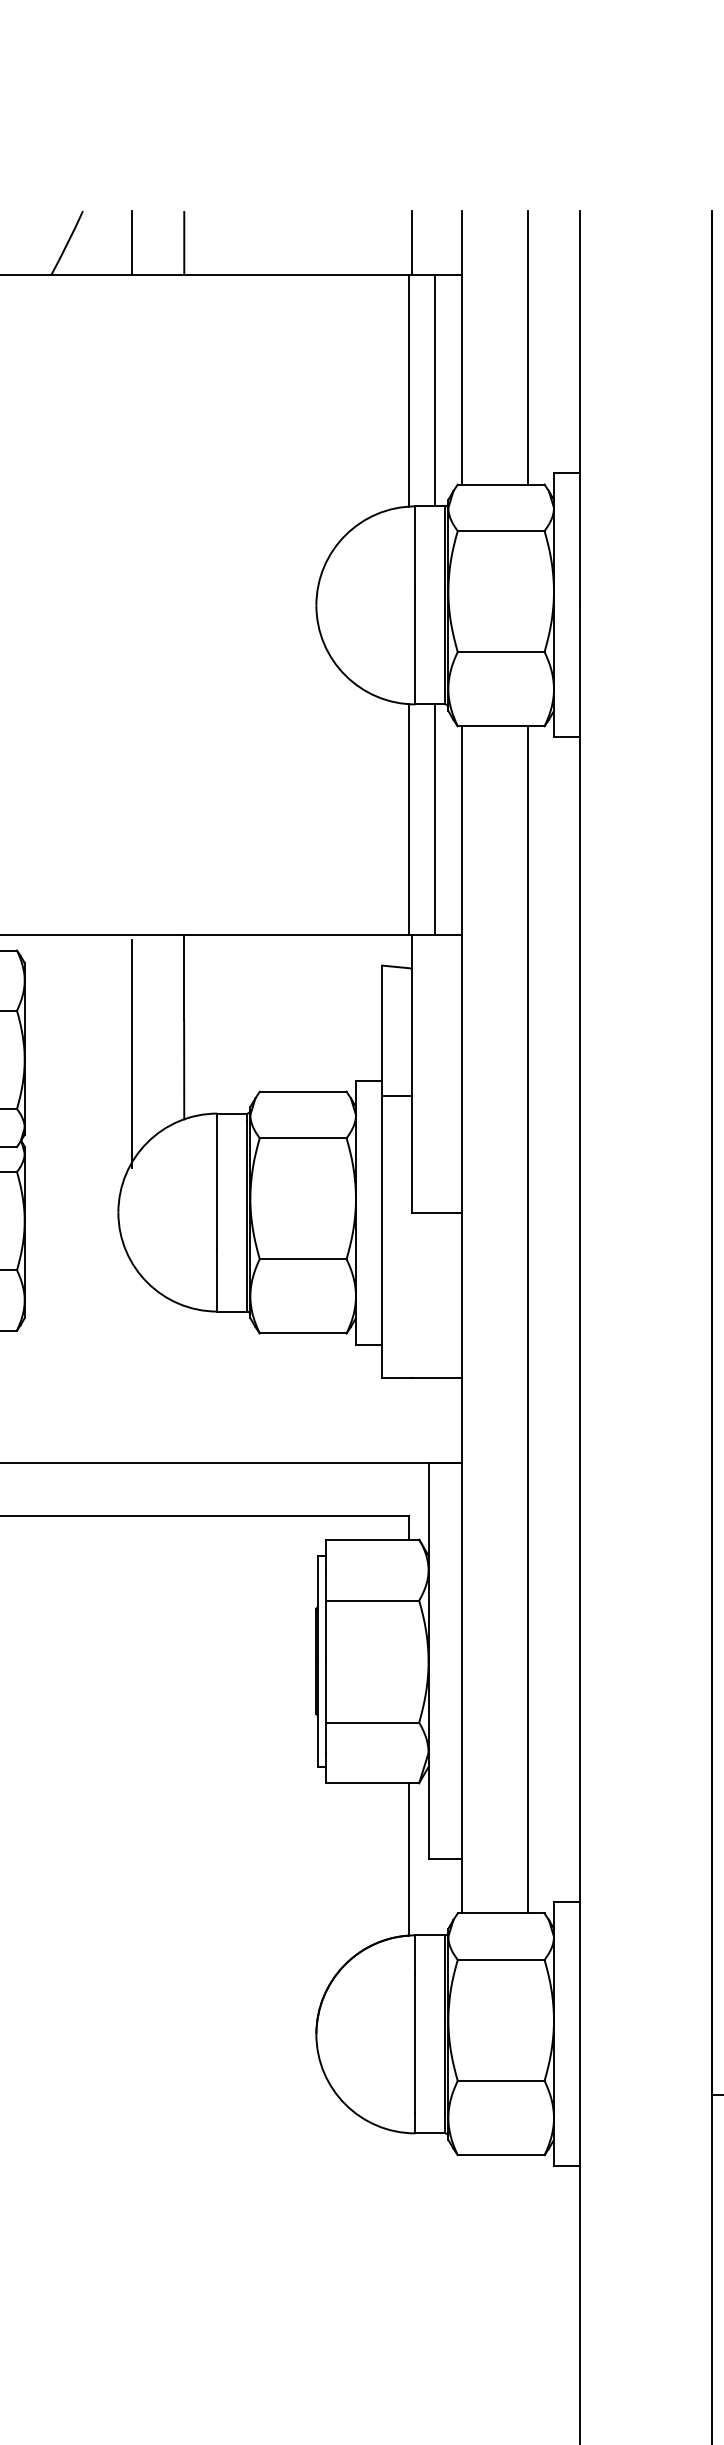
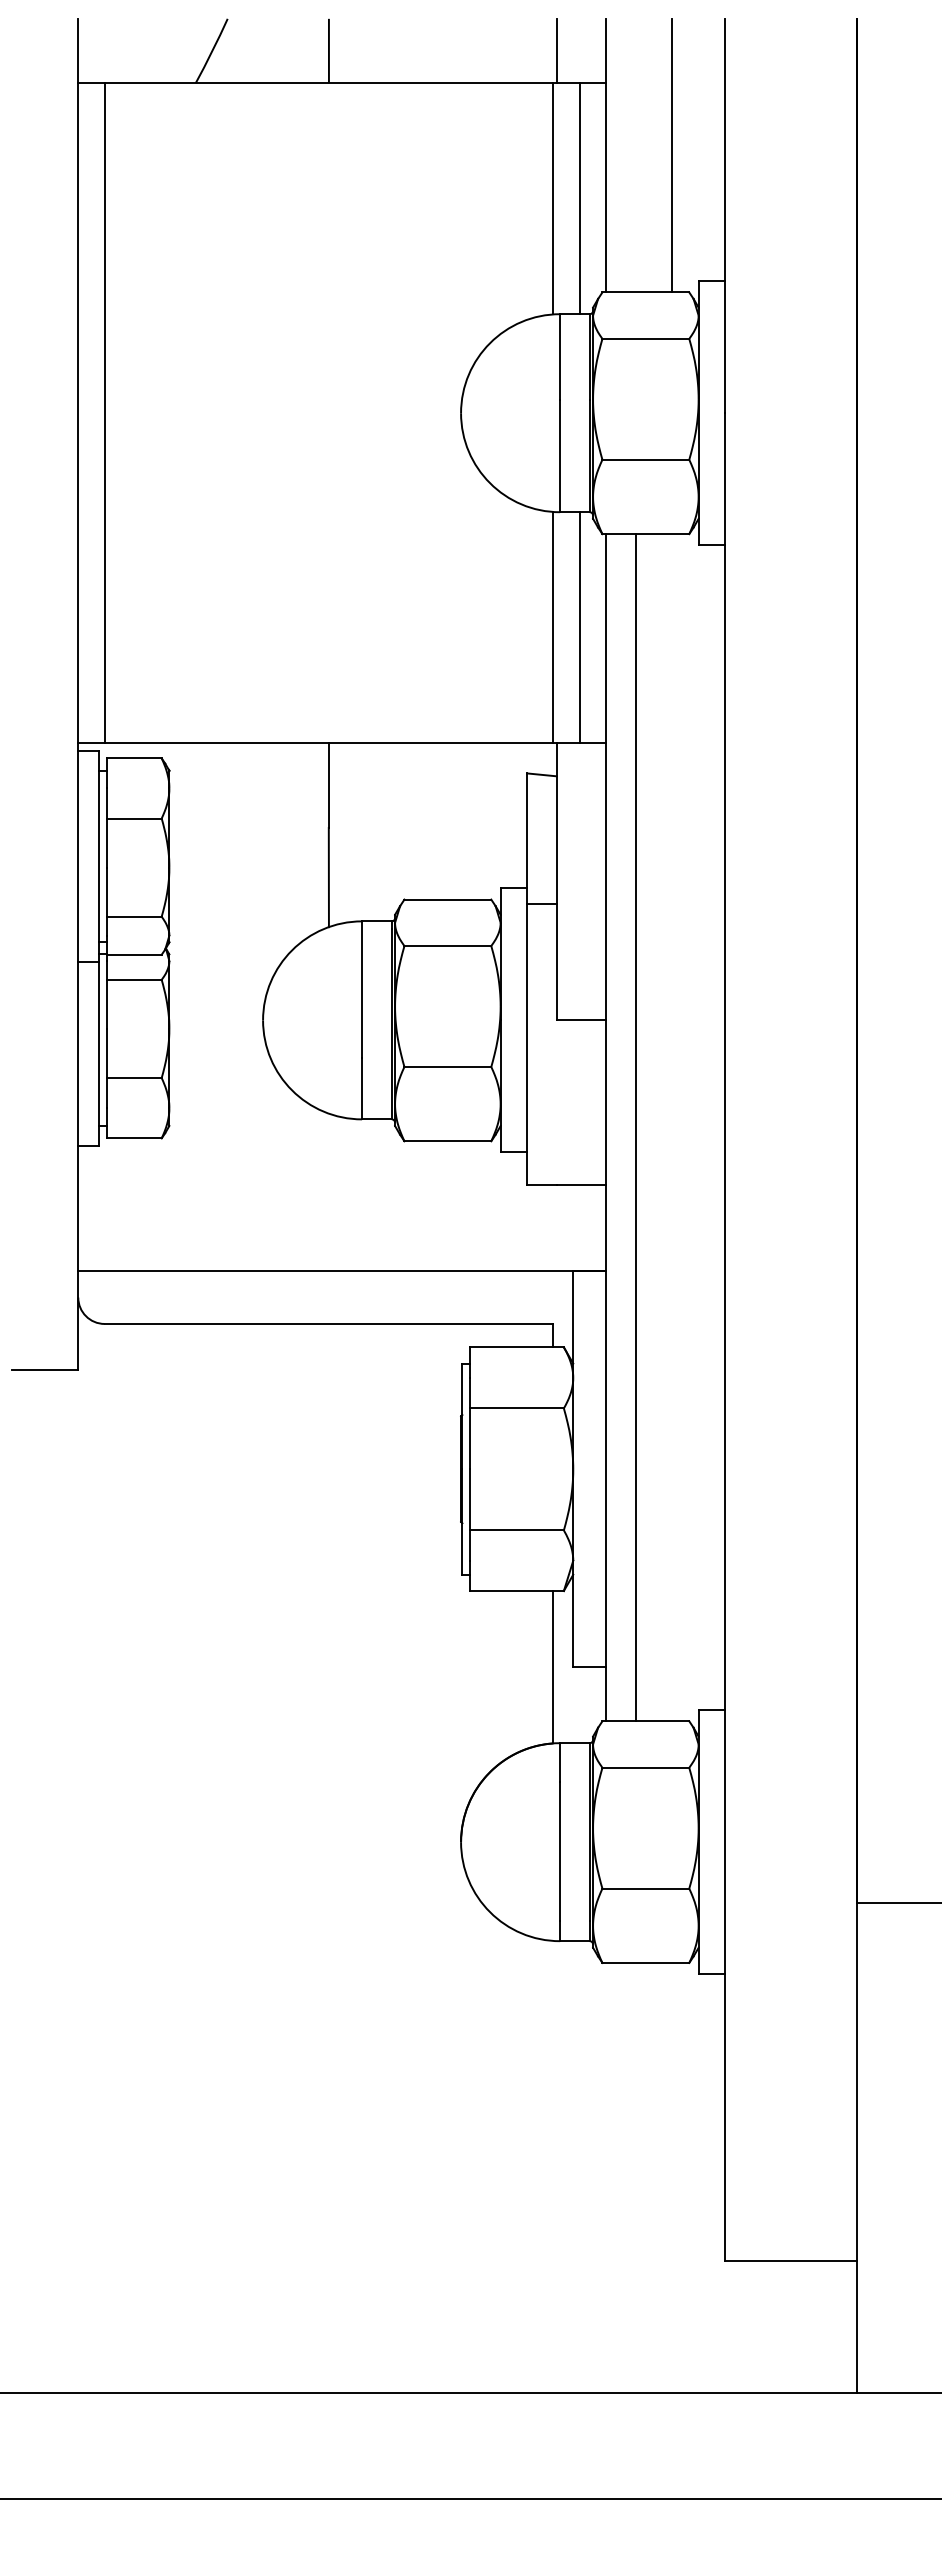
line: (131, 242) -> (276, 50), removed
line: (131, 1054) -> (276, 862), removed
line: (527, 1319) -> (636, 1127), moved

